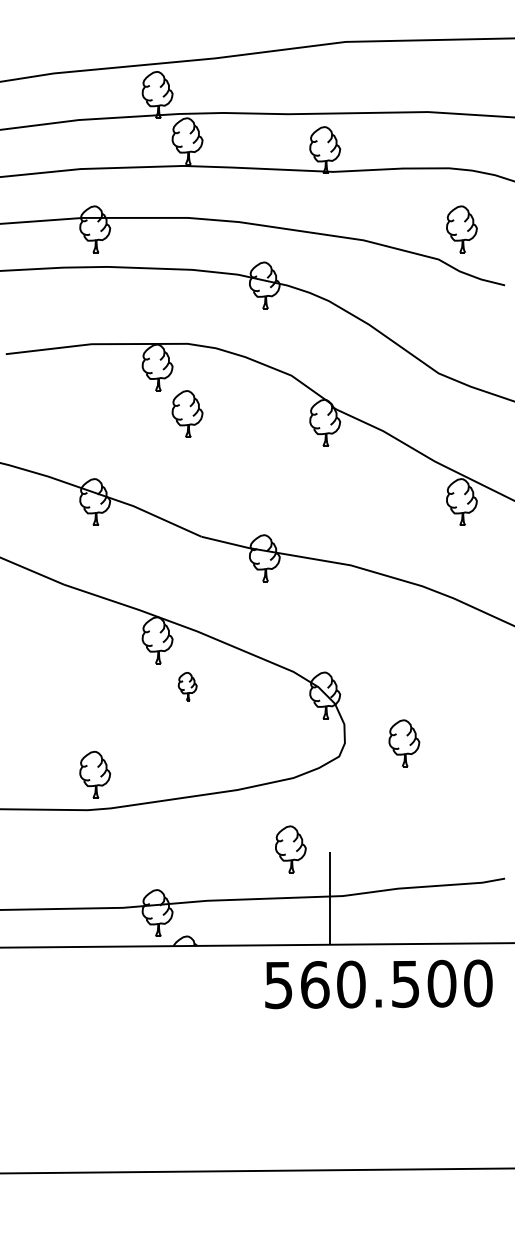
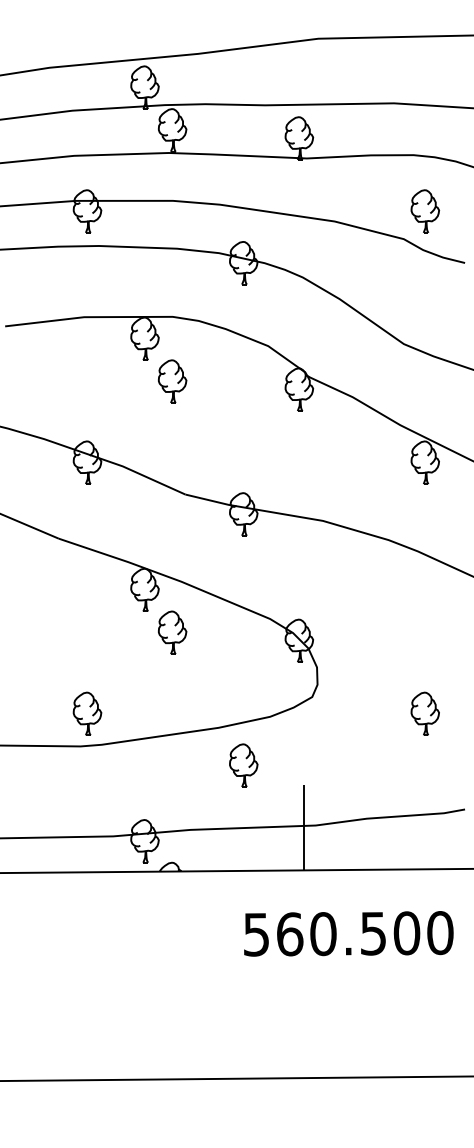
part: (187, 686) -> (172, 632), size x1.67
part: (403, 742) -> (424, 713), moved
part: (290, 849) -> (243, 765), moved
text: (378, 983) -> (348, 933), moved

